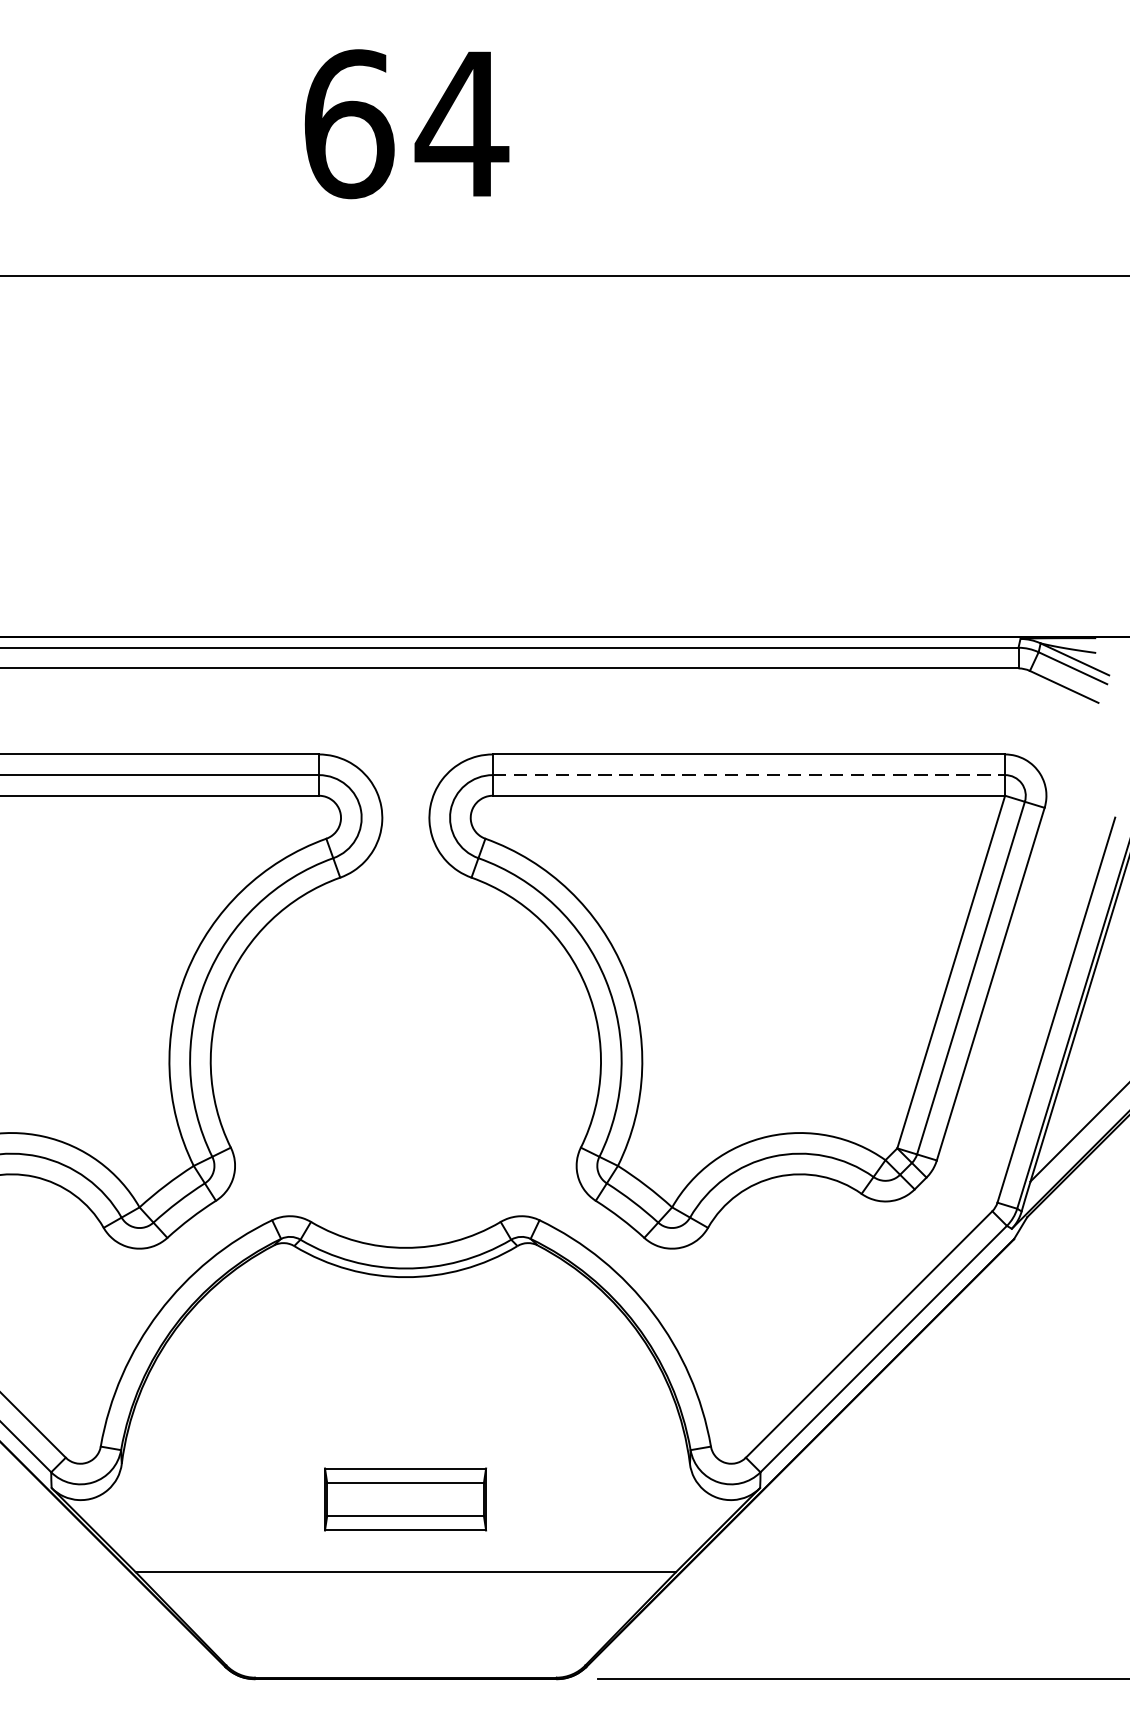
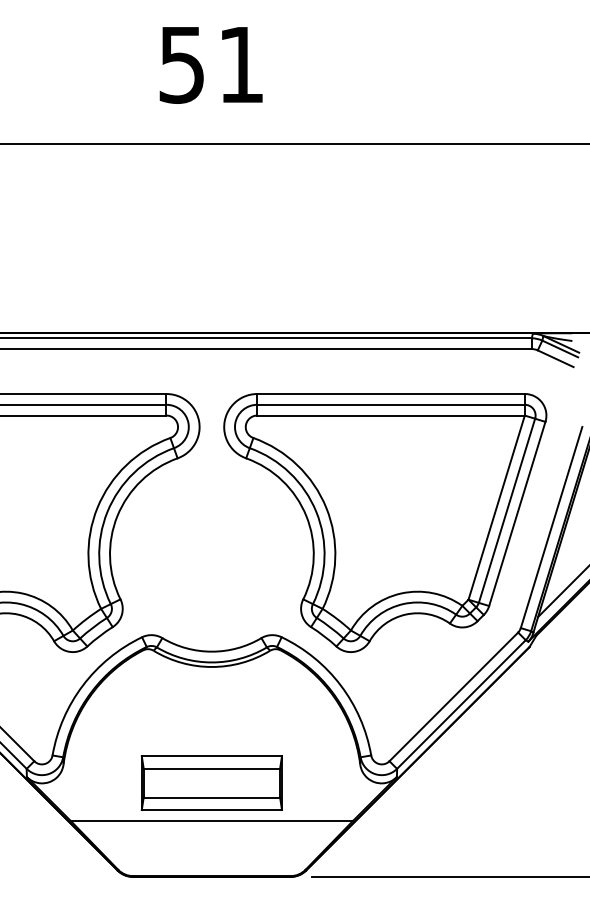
text: (407, 123) -> (212, 64), 64 -> 51
line: (749, 774) -> (391, 404), dashed -> solid
part: (405, 1498) -> (211, 782), size x1.67

